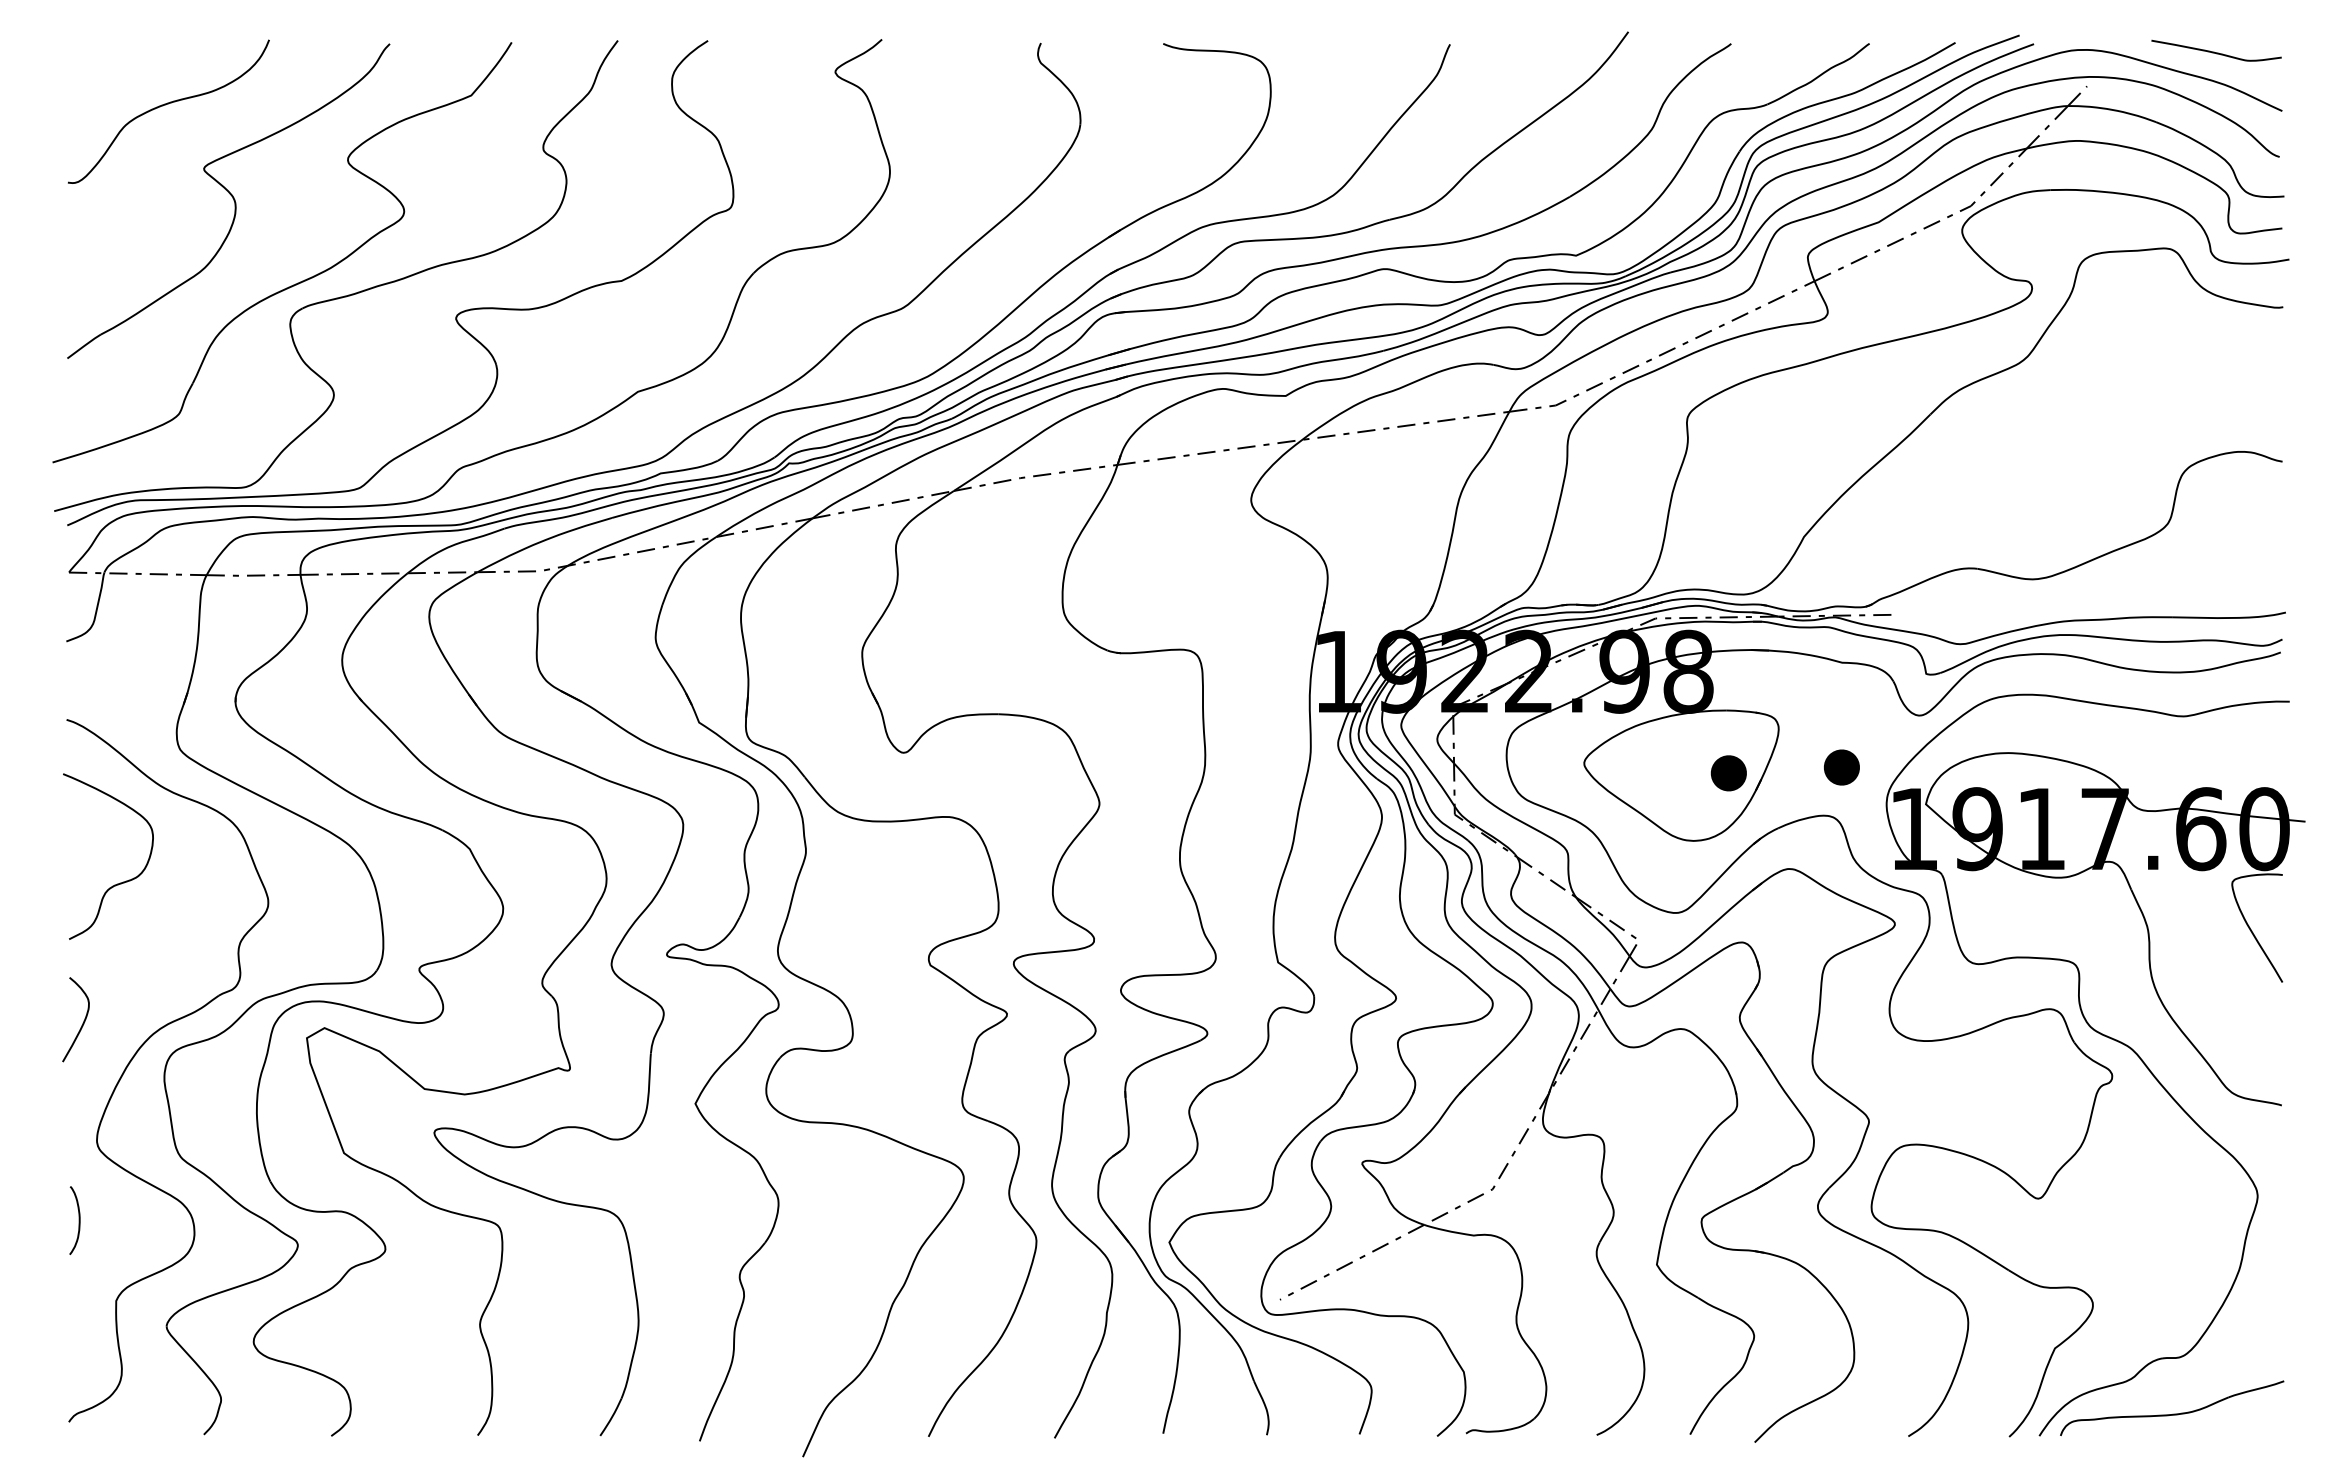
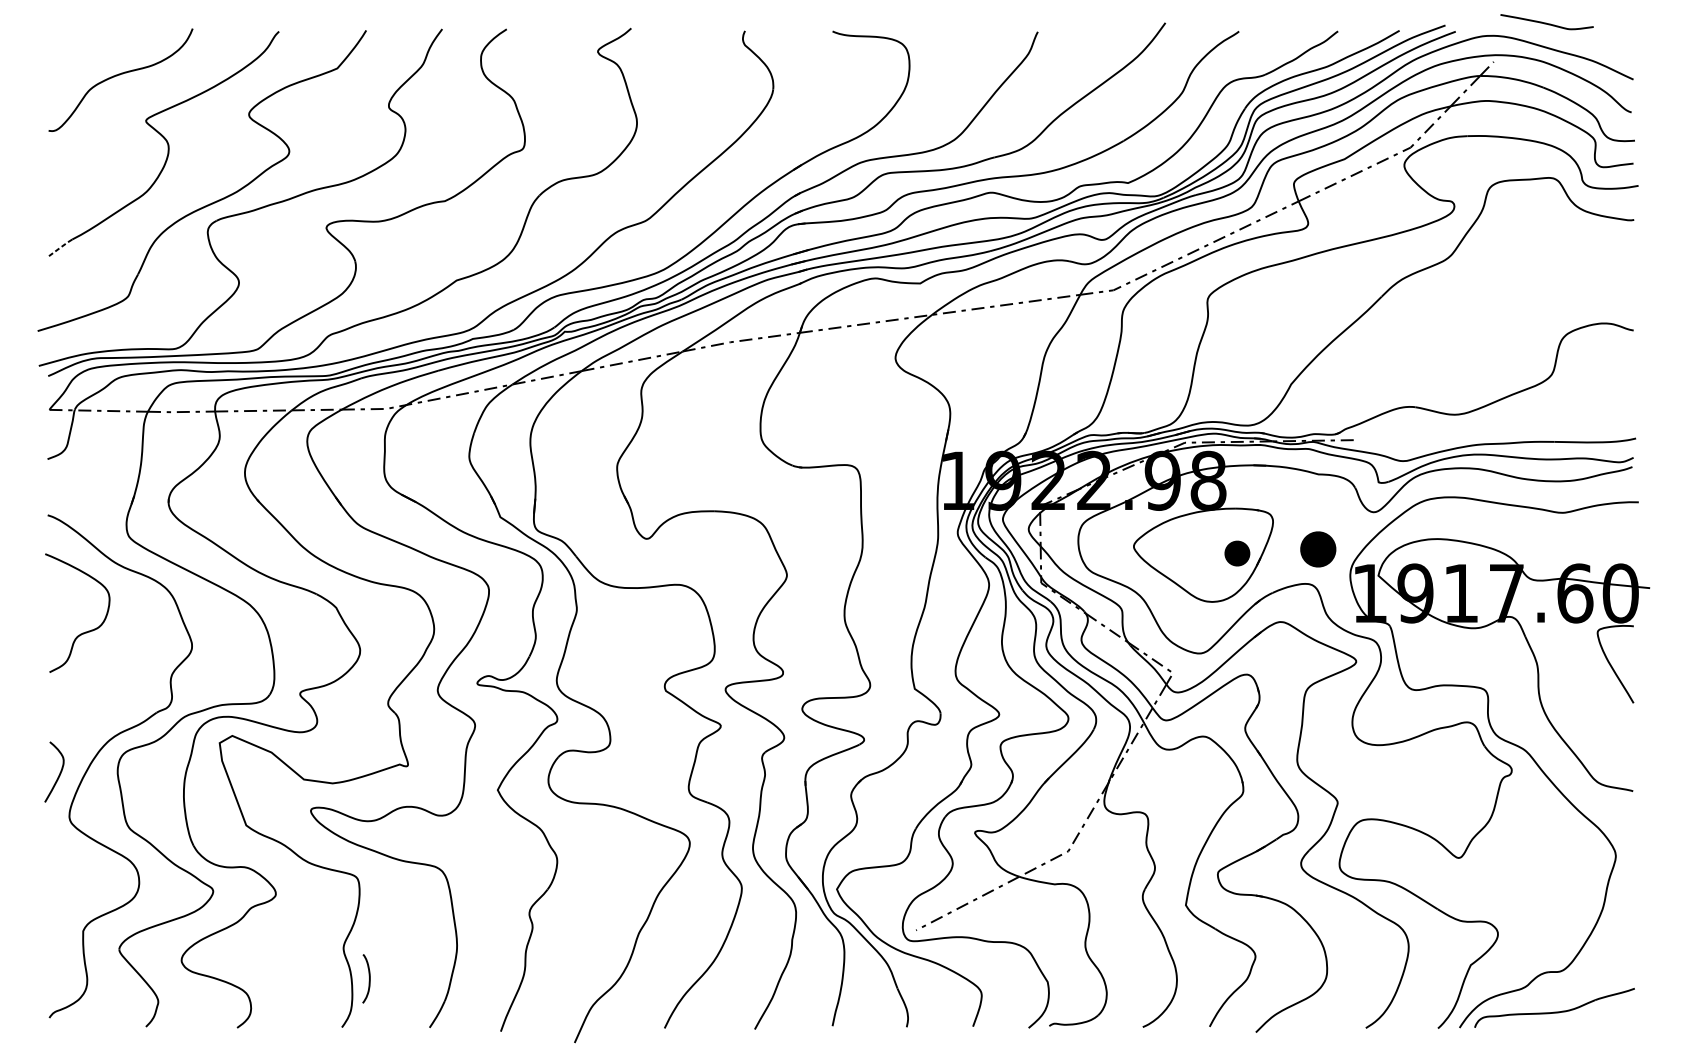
curve: (2216, 52) -> (1547, 23), moved
line: (84, 346) -> (60, 248), solid -> dashed
part: (1841, 767) -> (1318, 549), size x1.4
curve: (83, 1020) -> (59, 772), moved
curve: (78, 1220) -> (368, 978), moved

